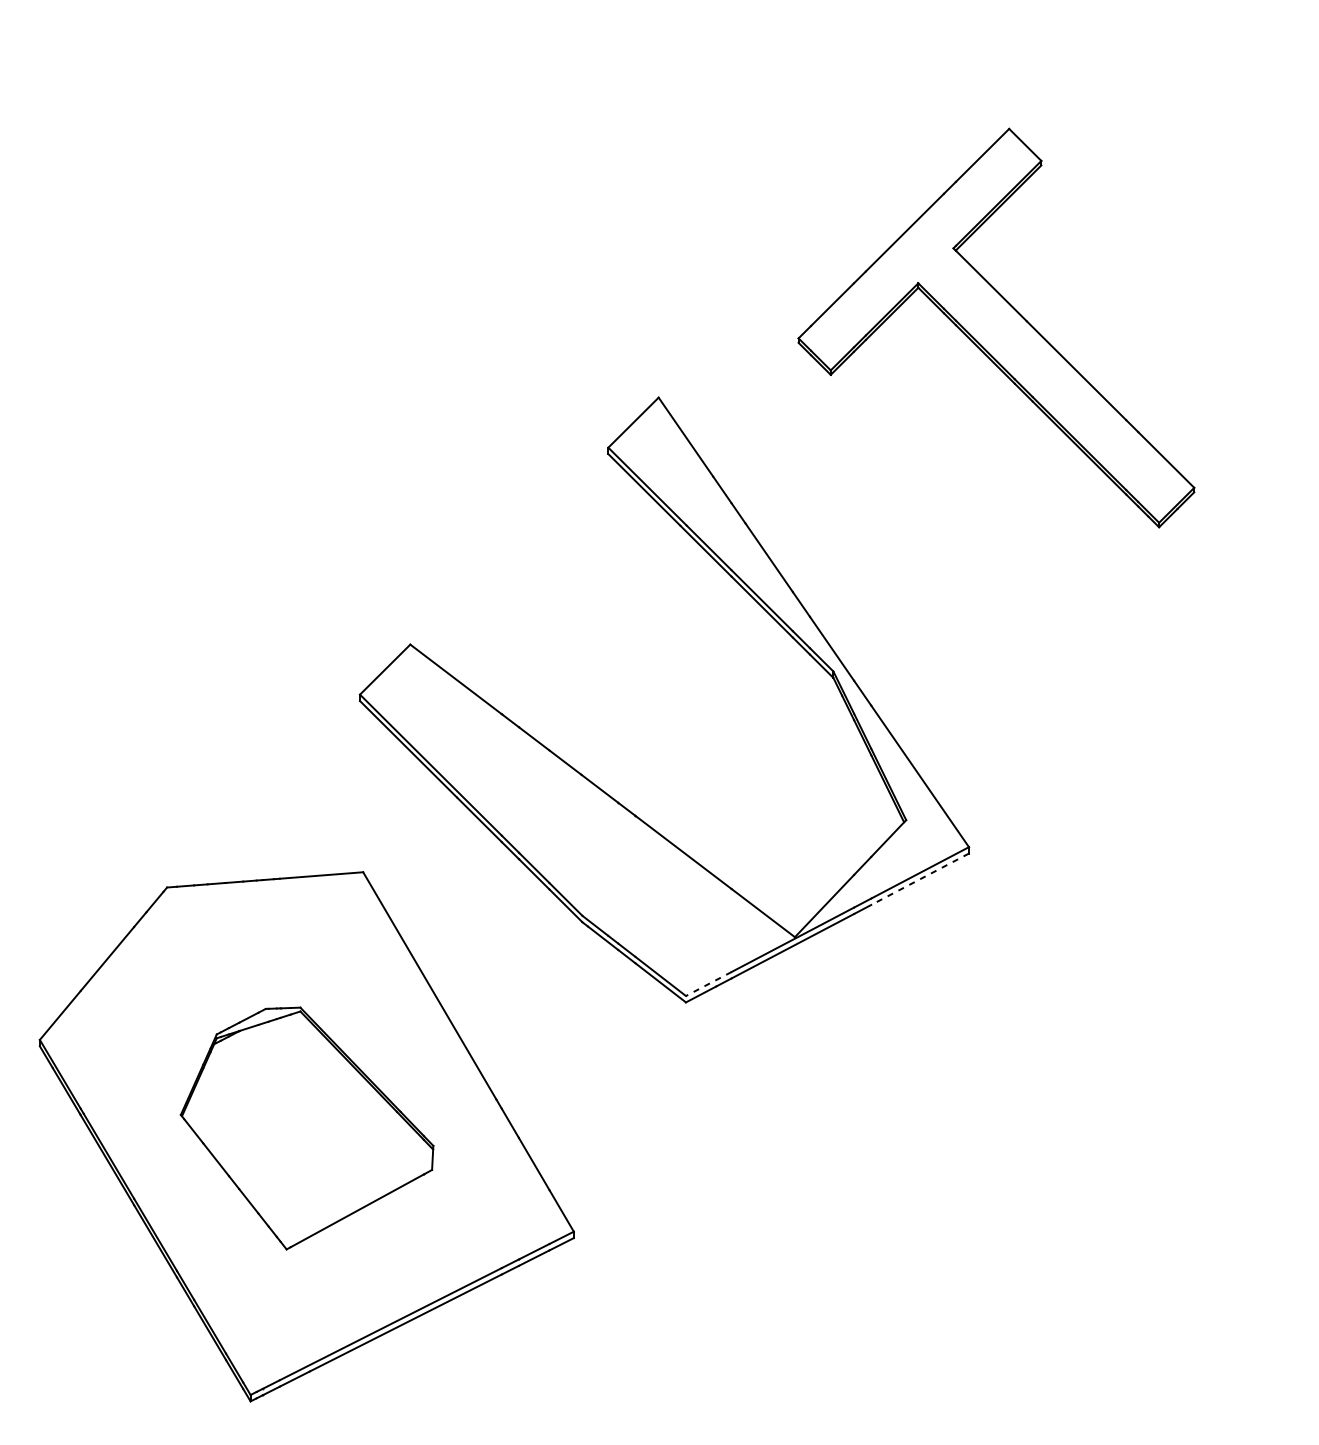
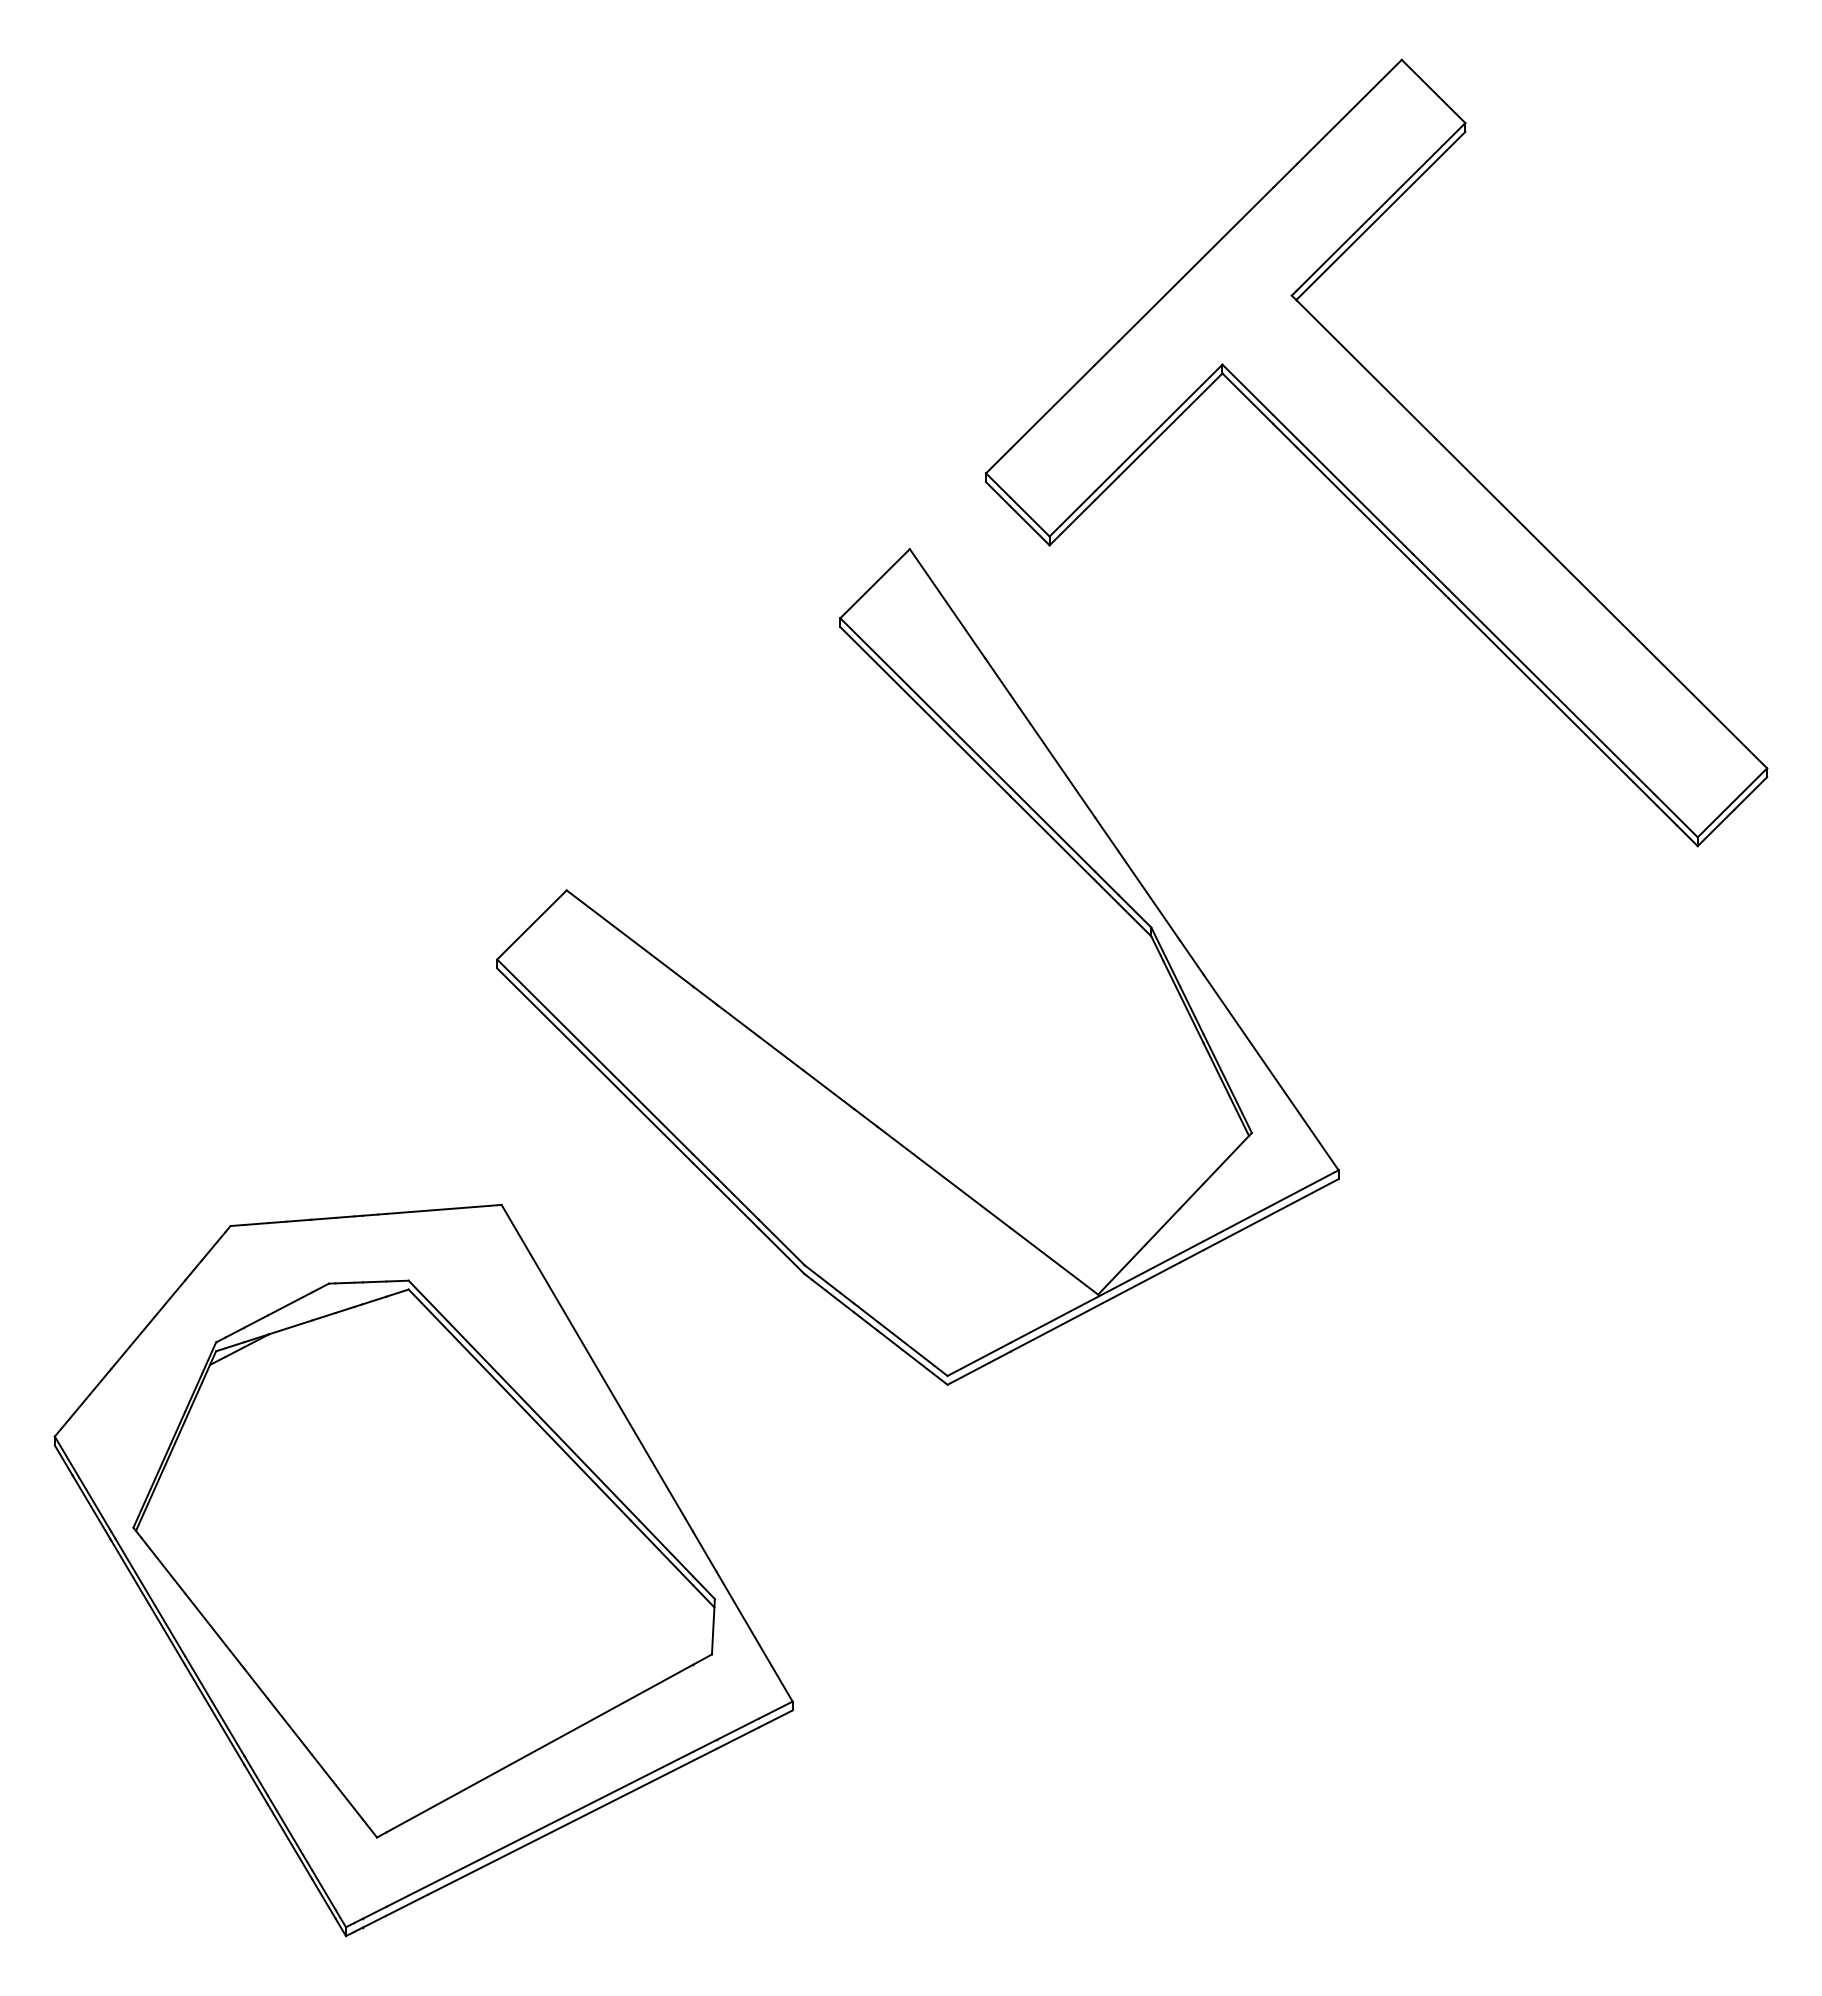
part: (996, 327) -> (1376, 452), size x1.43
line: (919, 879) -> (1270, 1214), dashed -> solid
line: (709, 984) -> (979, 1359), dashed -> solid
part: (306, 1128) -> (423, 1558), size x1.67

